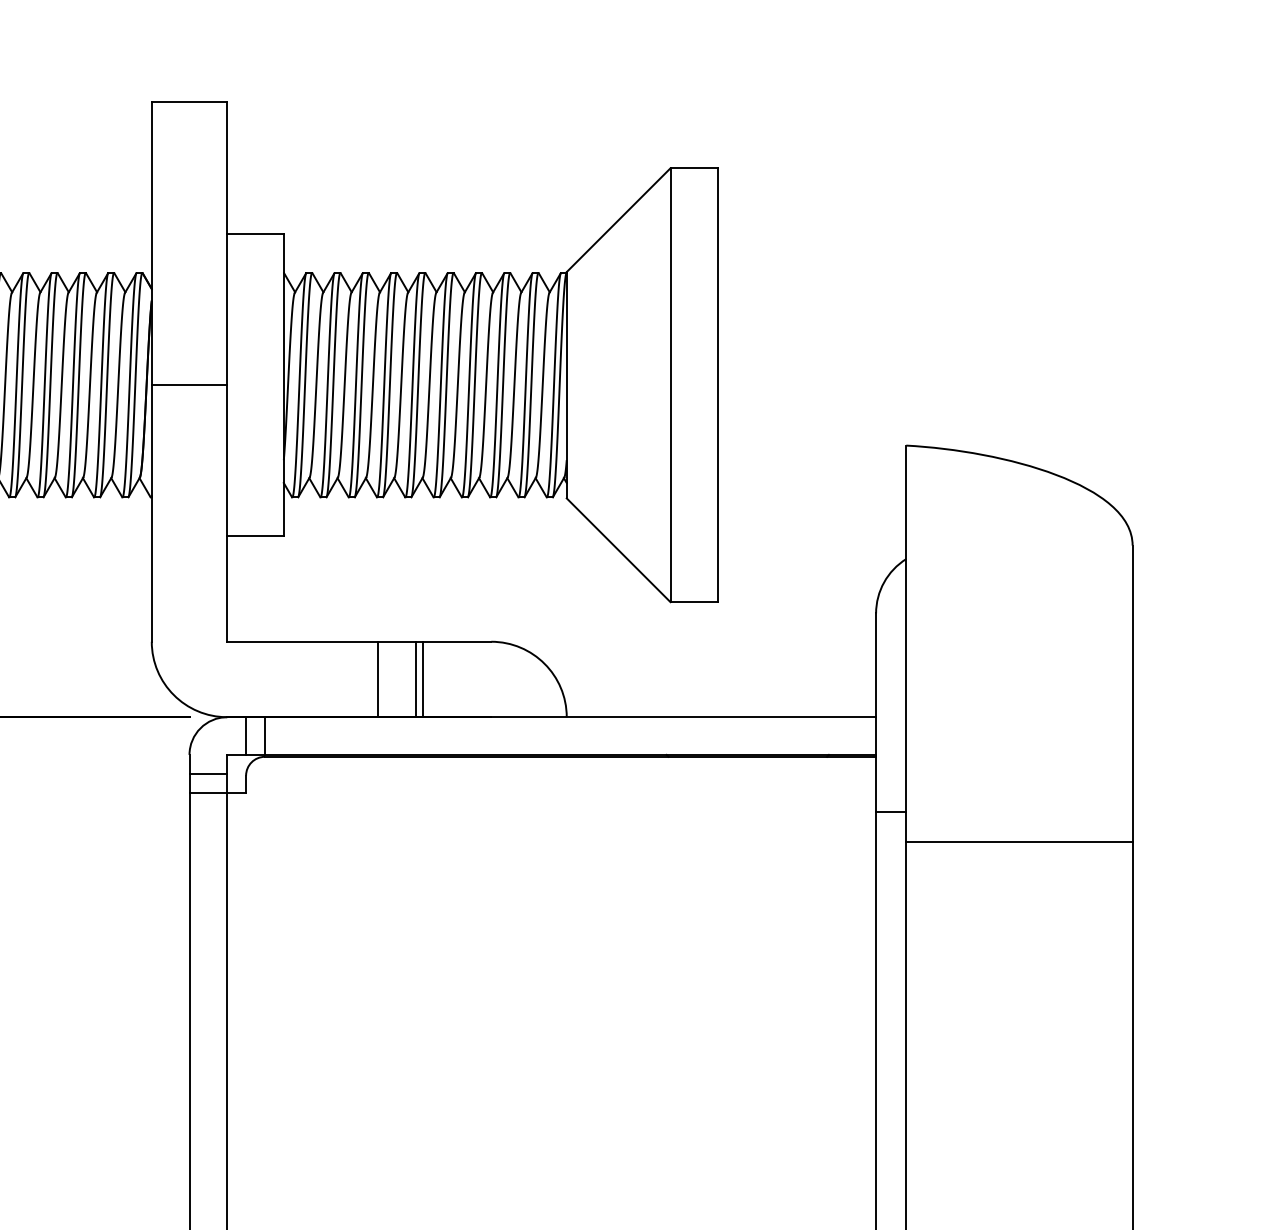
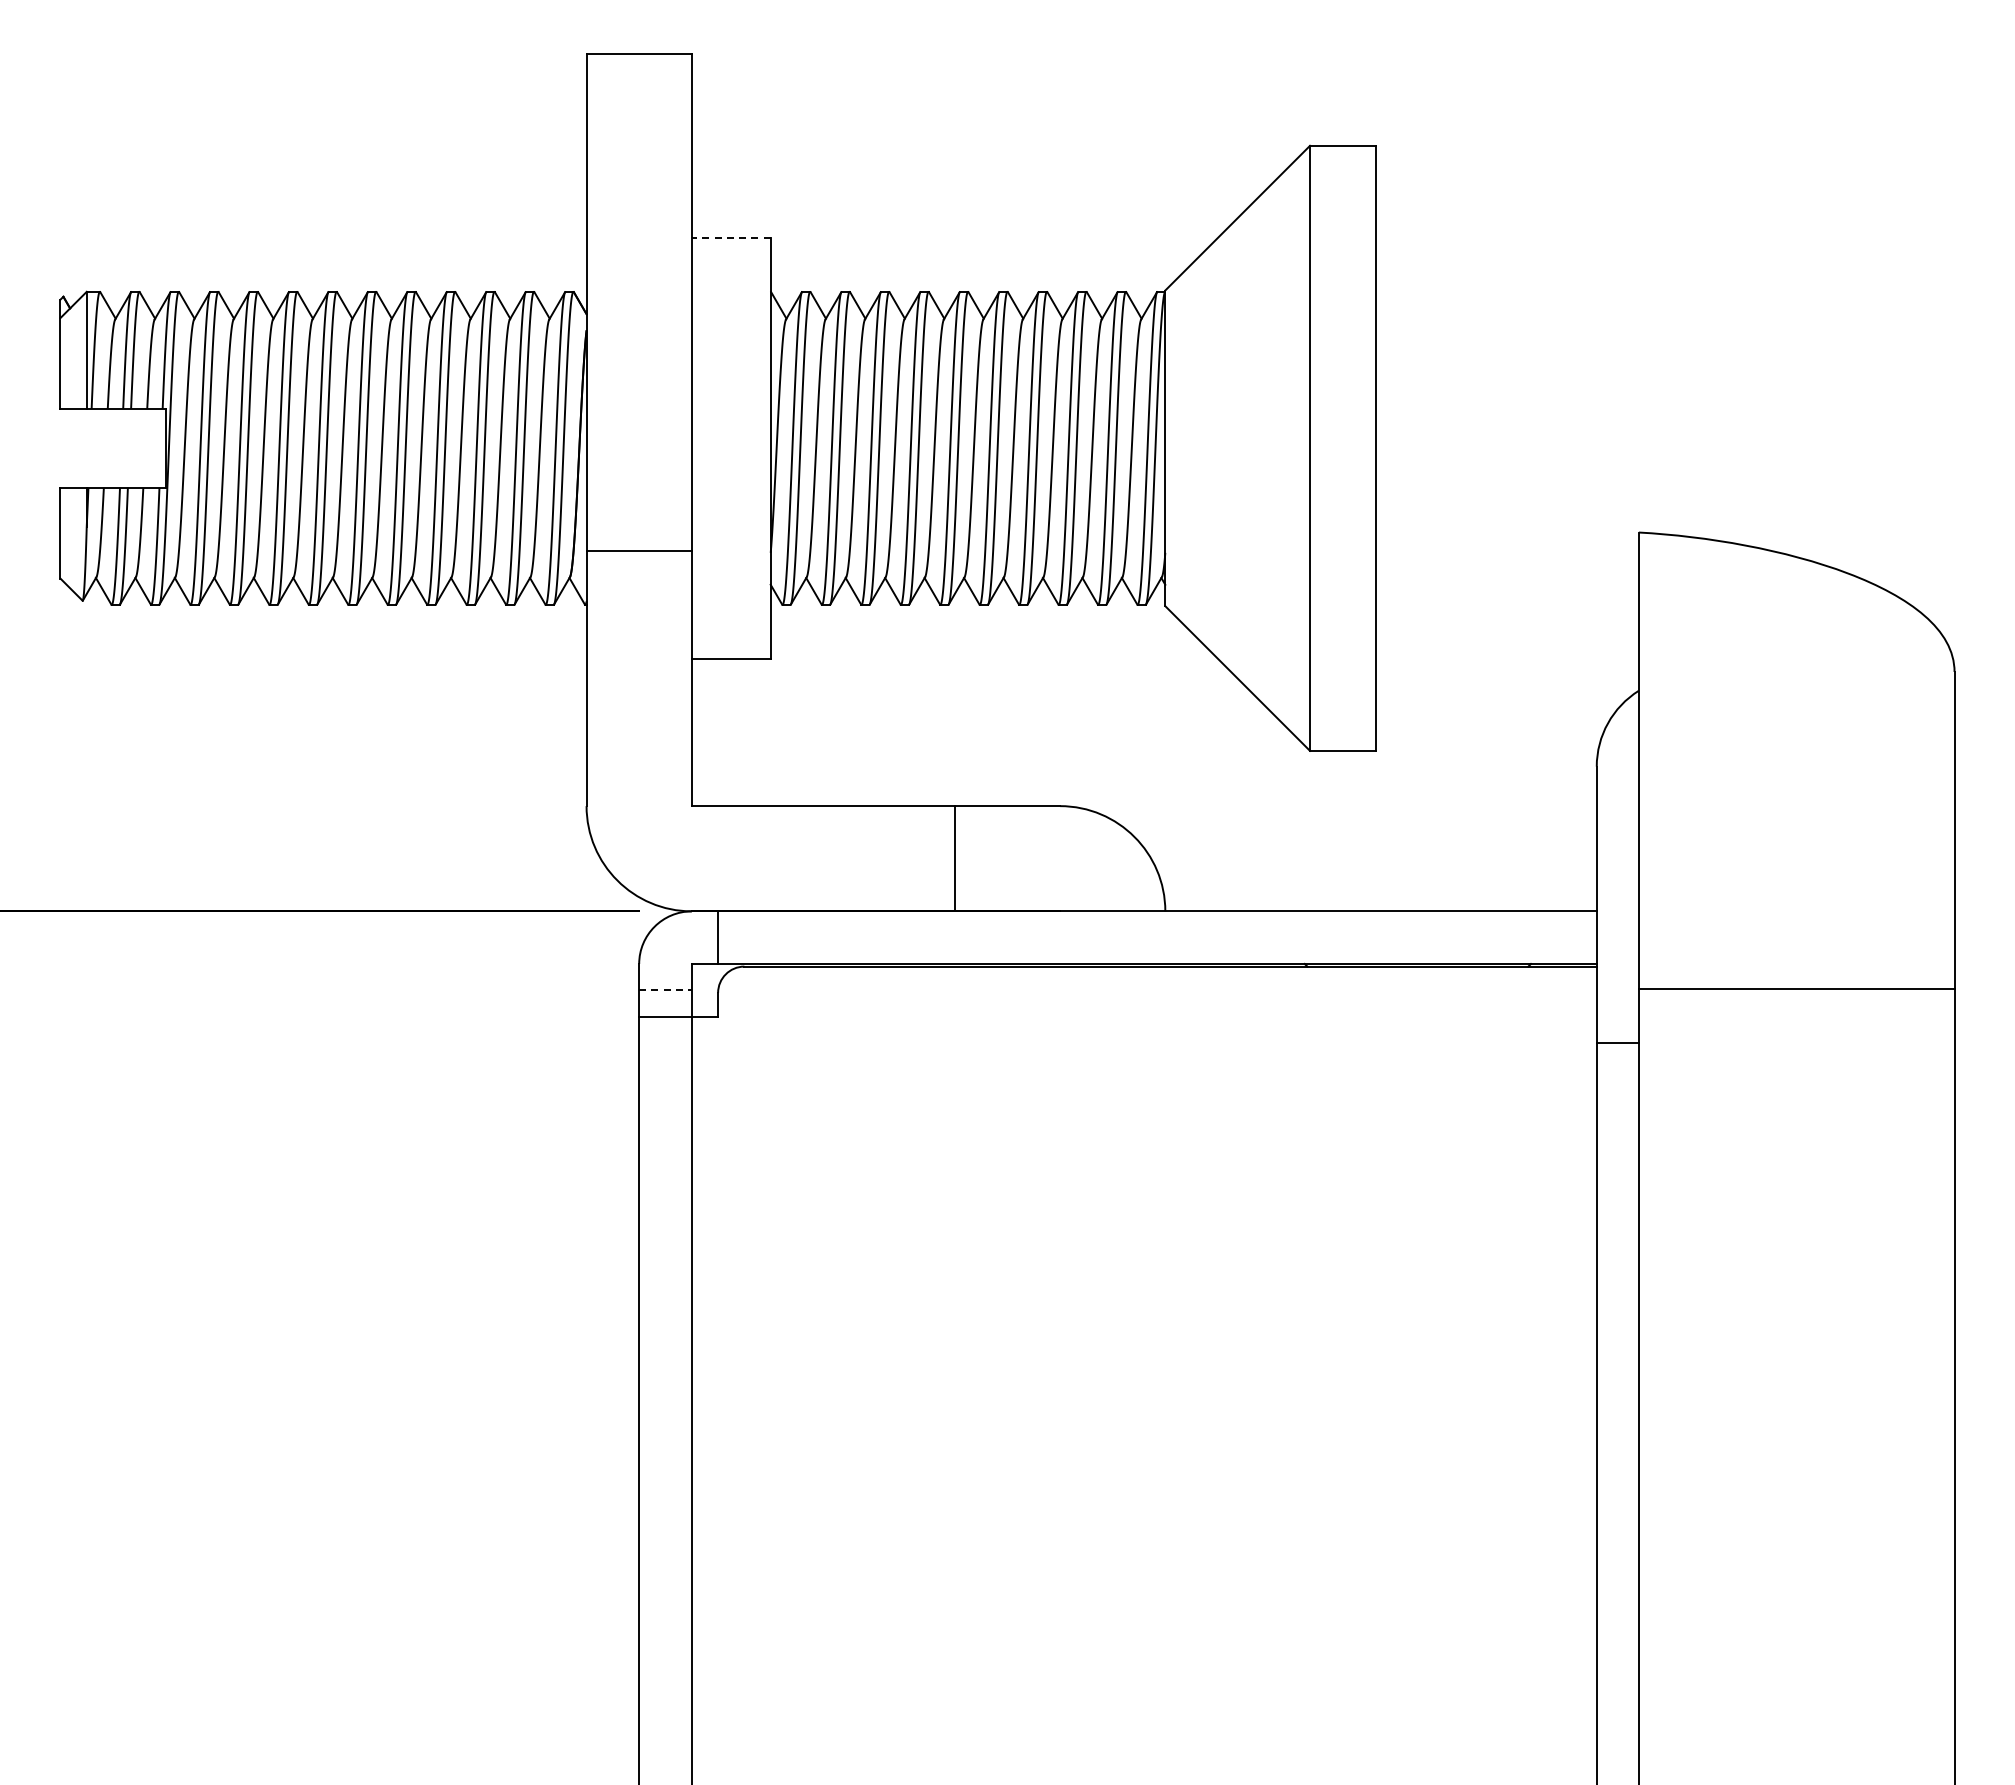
line: (254, 234) -> (730, 237), solid -> dashed
line: (189, 385) -> (638, 551), moved
line: (378, 679) -> (902, 858), removed
line: (423, 679) -> (965, 858), removed
line: (265, 735) -> (744, 937), removed
line: (208, 773) -> (665, 990), solid -> dashed
line: (1019, 841) -> (1796, 988), moved

